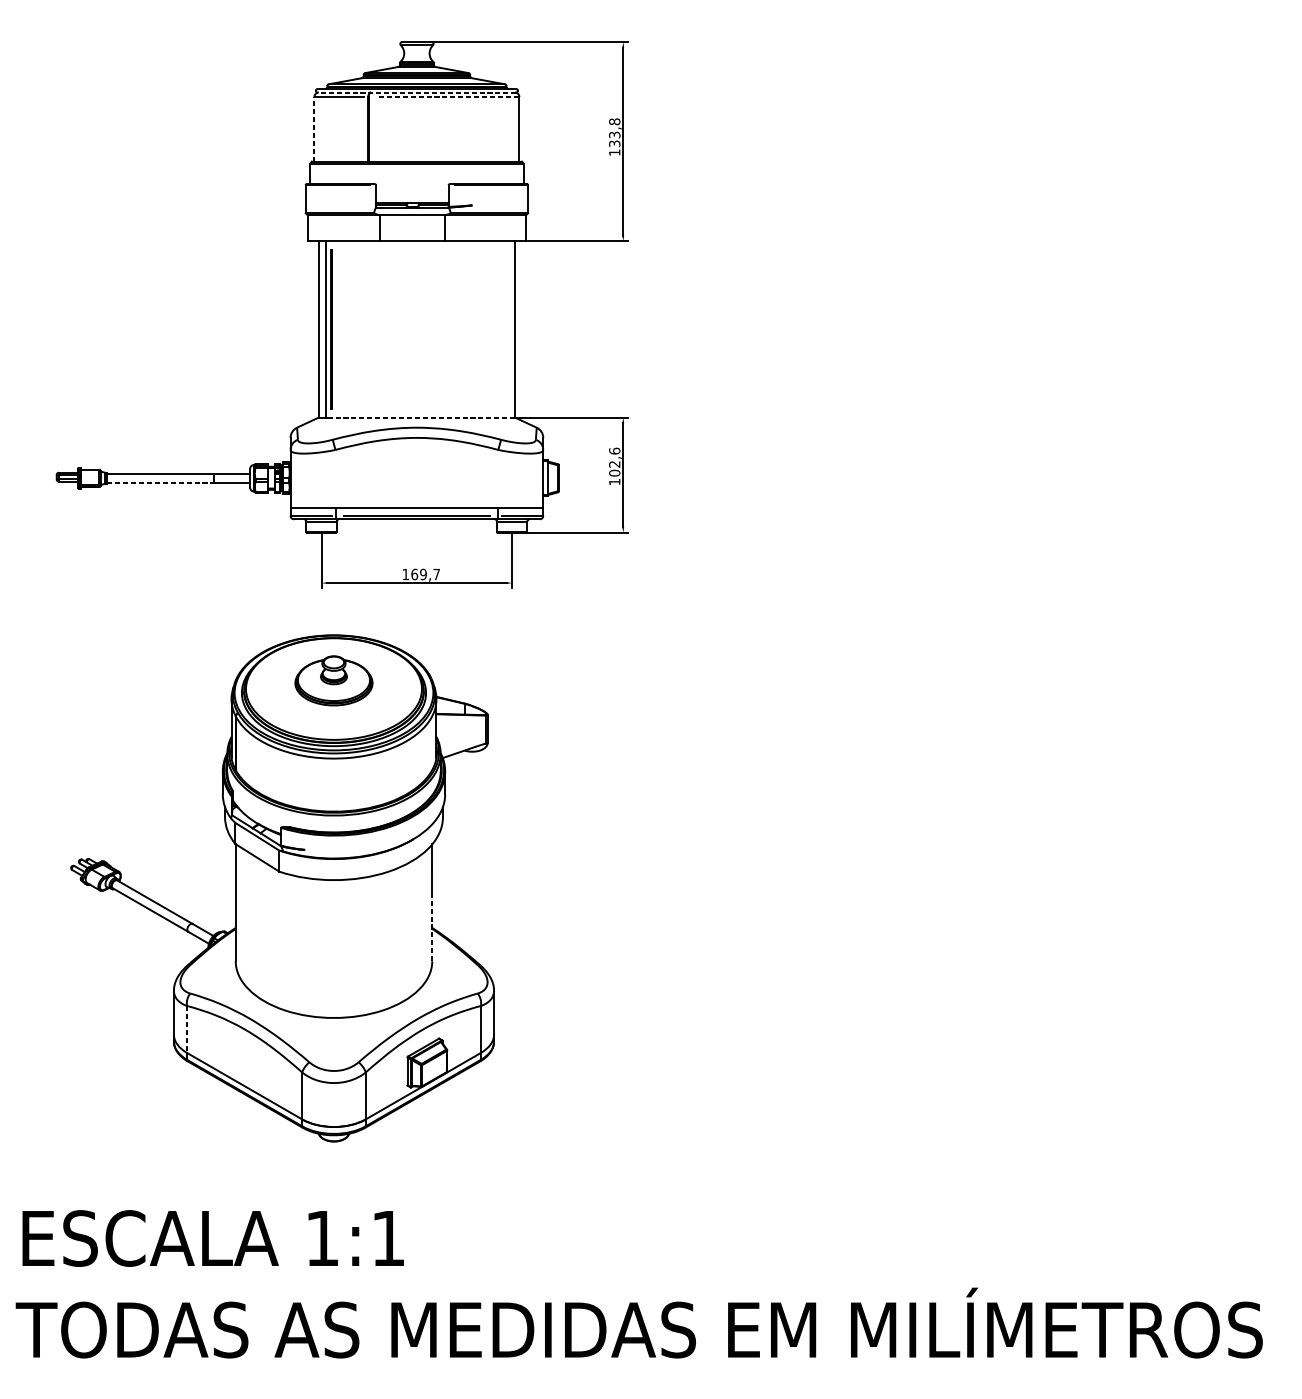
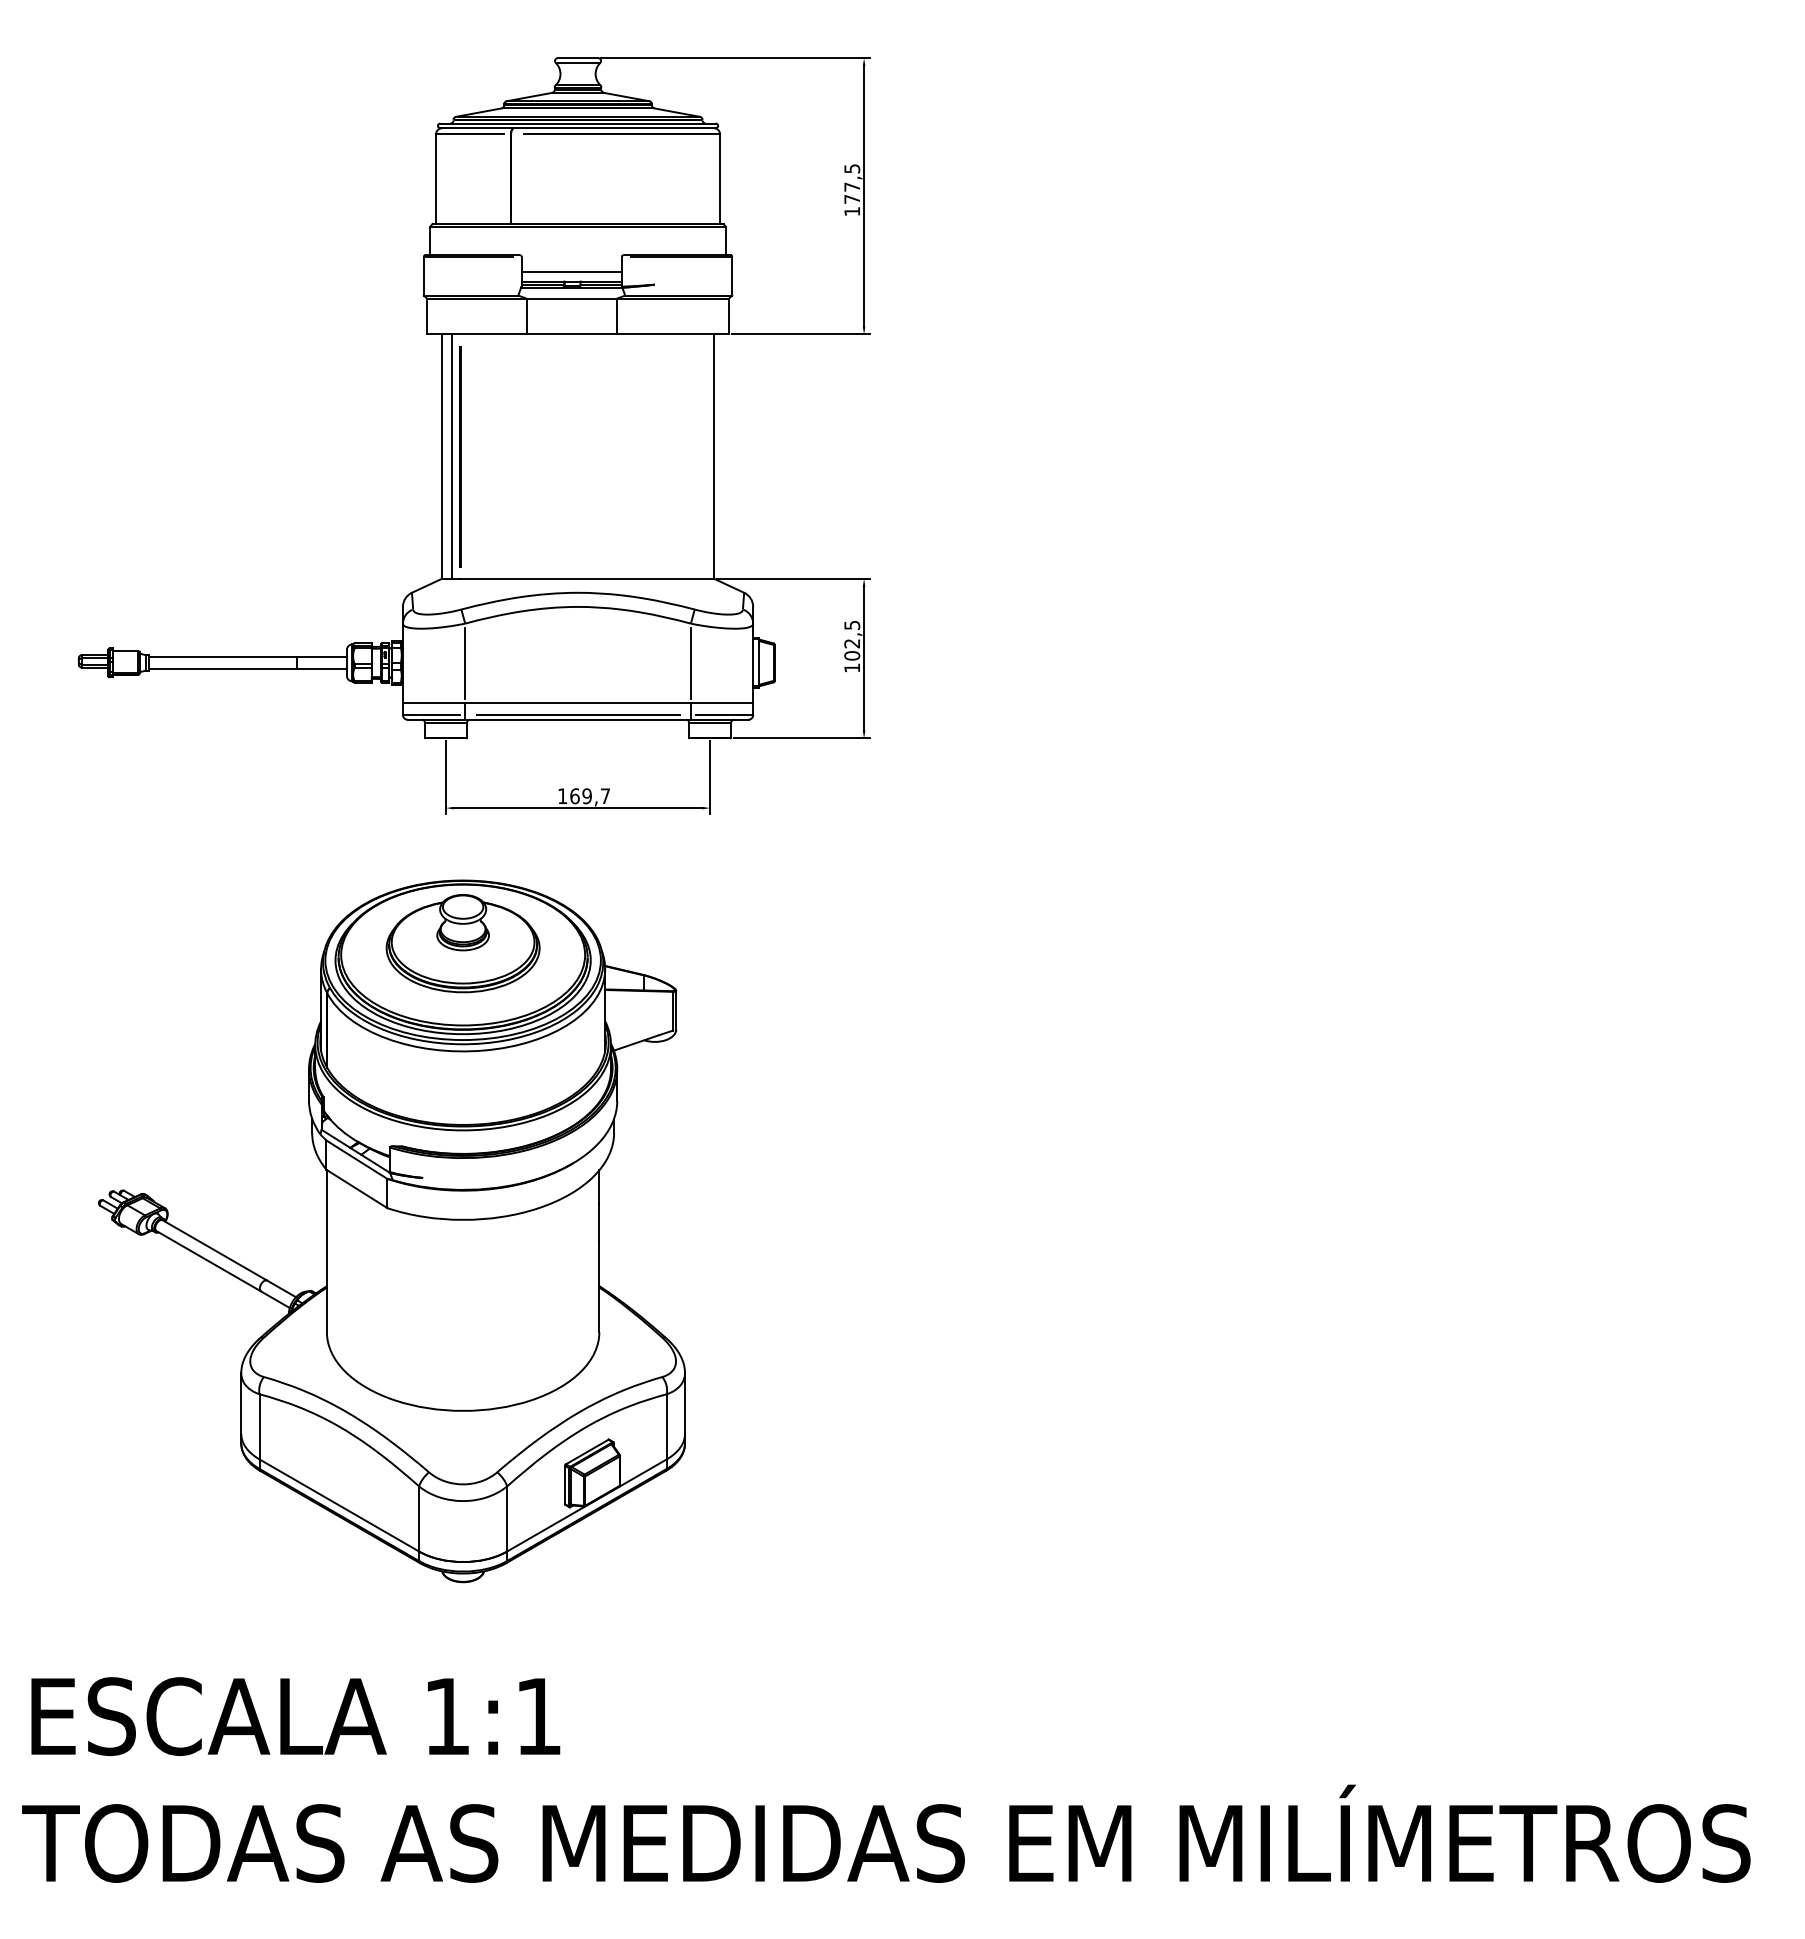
line: (417, 92) -> (578, 128), dashed -> solid
line: (448, 97) -> (621, 134), dashed -> solid
line: (314, 129) -> (436, 179), dashed -> solid
text: (614, 132) -> (852, 183), 133,8 -> 177,5
line: (412, 196) -> (571, 272), added
line: (423, 417) -> (587, 578), dashed -> solid
text: (614, 451) -> (852, 625), 102,6 -> 102,5
line: (335, 478) -> (465, 663), added
line: (498, 478) -> (690, 663), added
line: (160, 483) -> (222, 669), dashed -> solid
part: (333, 680) -> (462, 943), size x1.43
line: (432, 928) -> (599, 1287), dashed -> solid
line: (187, 1029) -> (259, 1426), dashed -> solid

